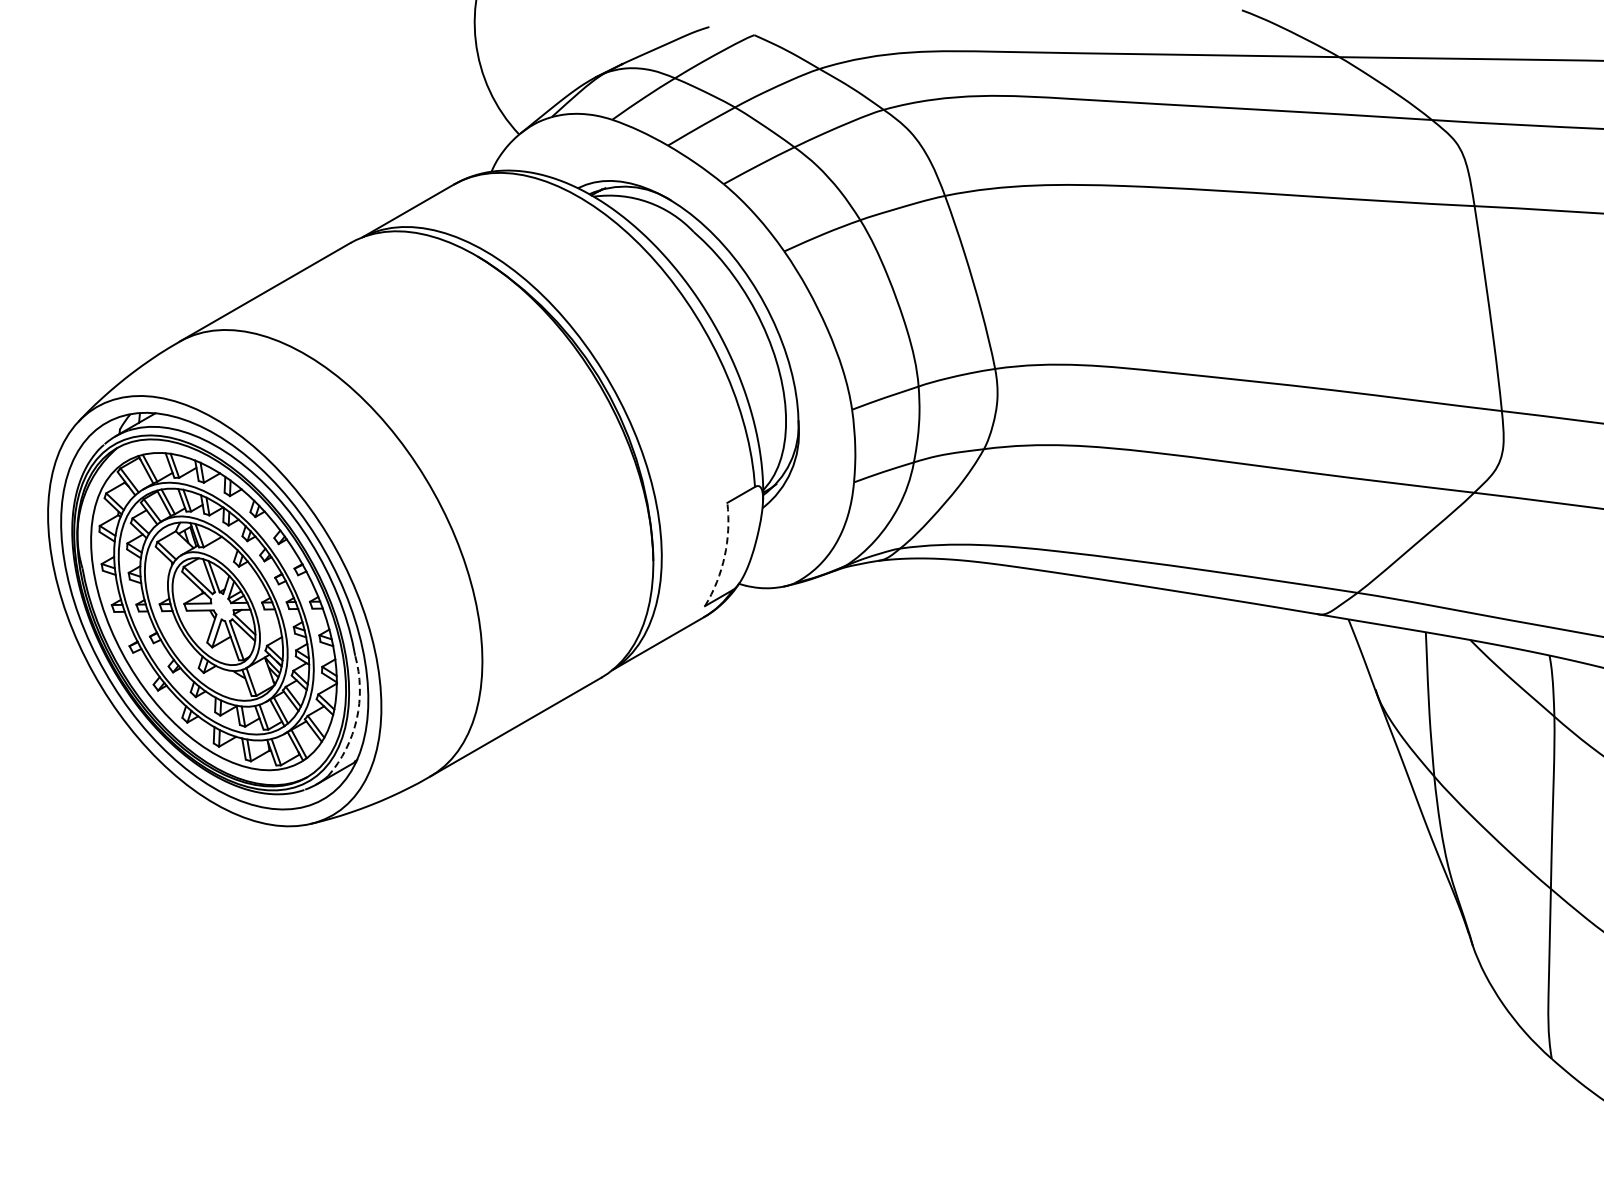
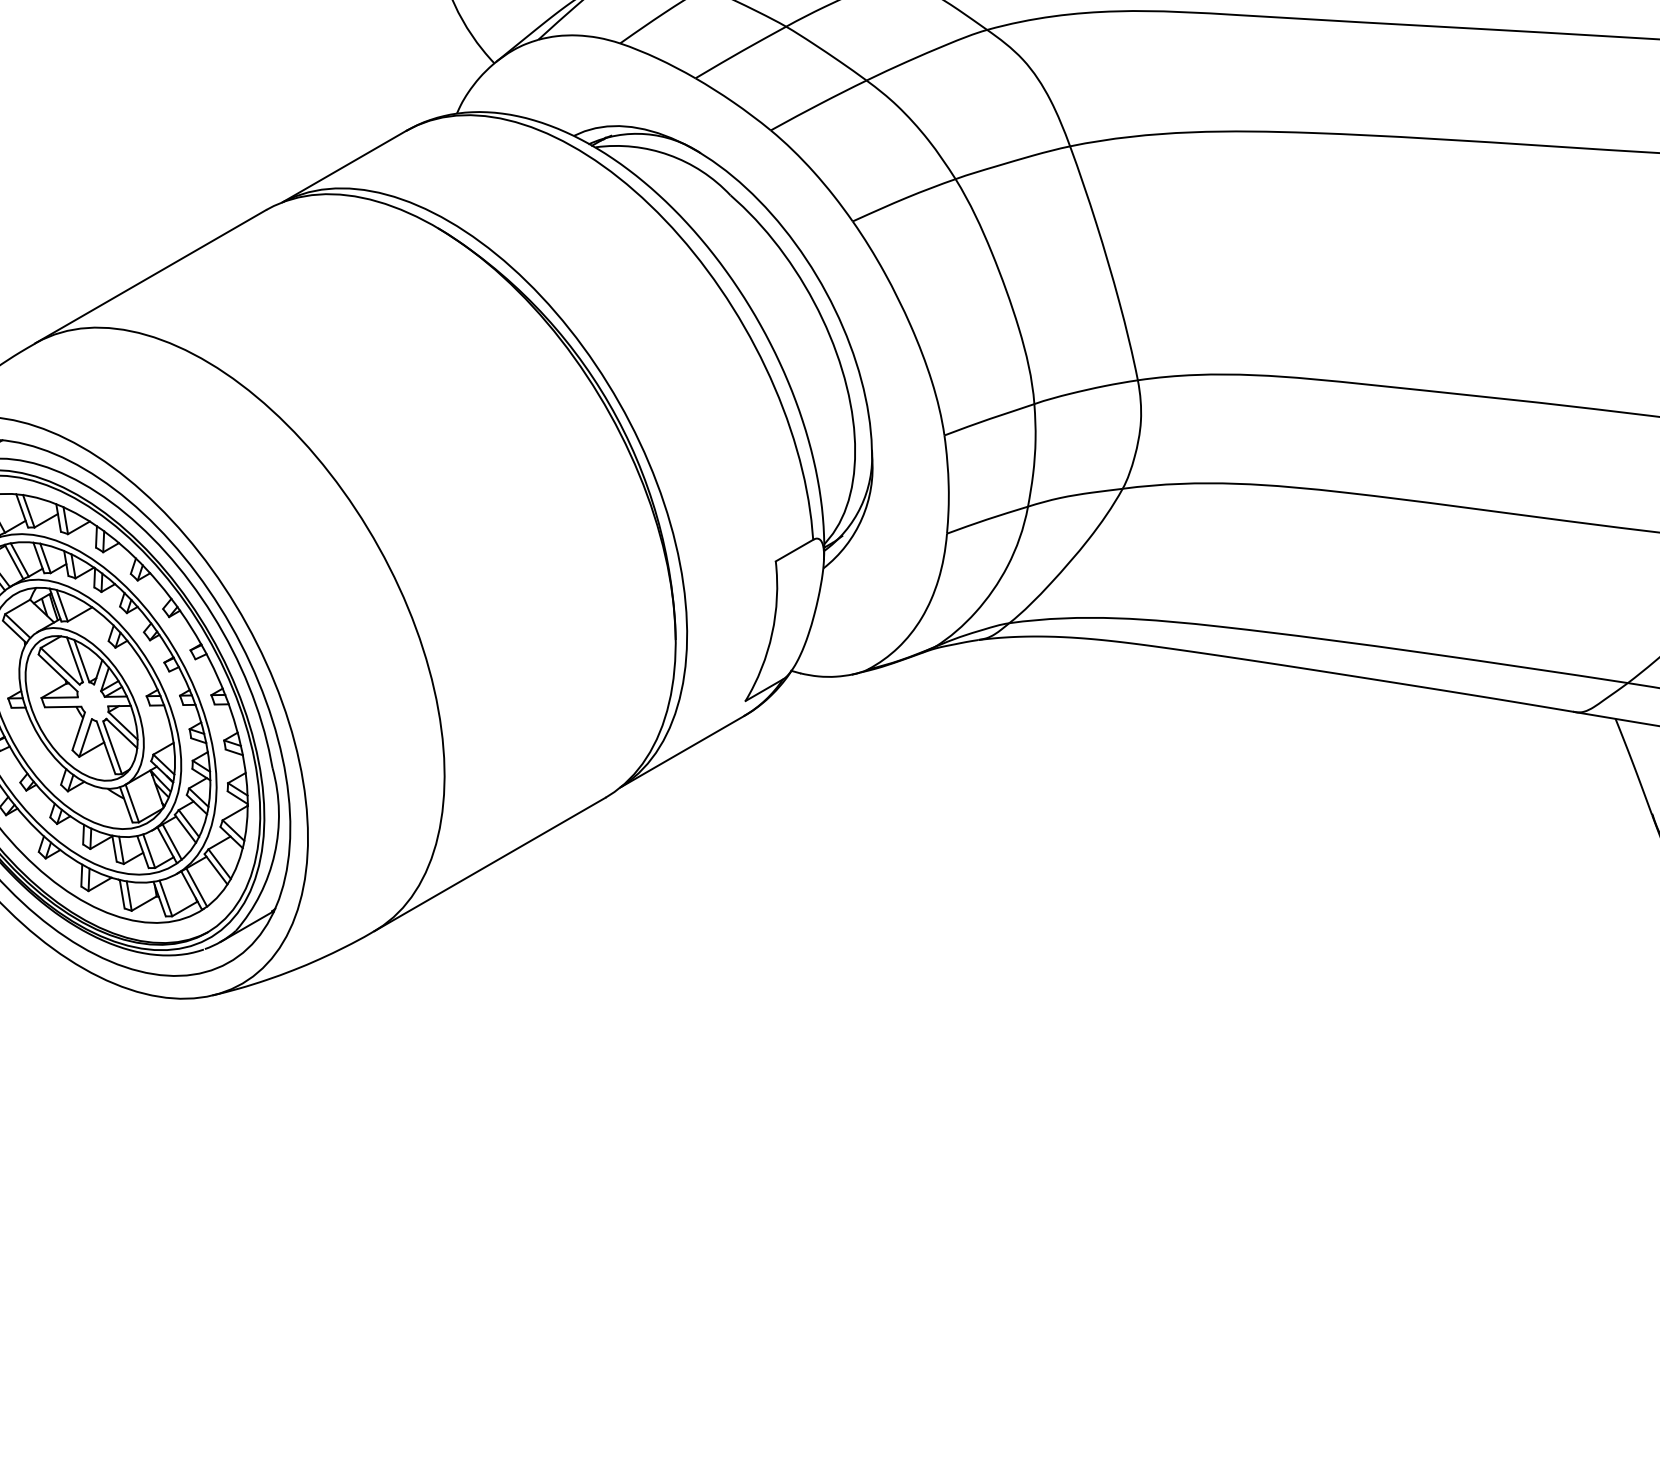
arc: (724, 556) -> (771, 633), dashed -> solid
arc: (356, 719) -> (274, 854), dashed -> solid

